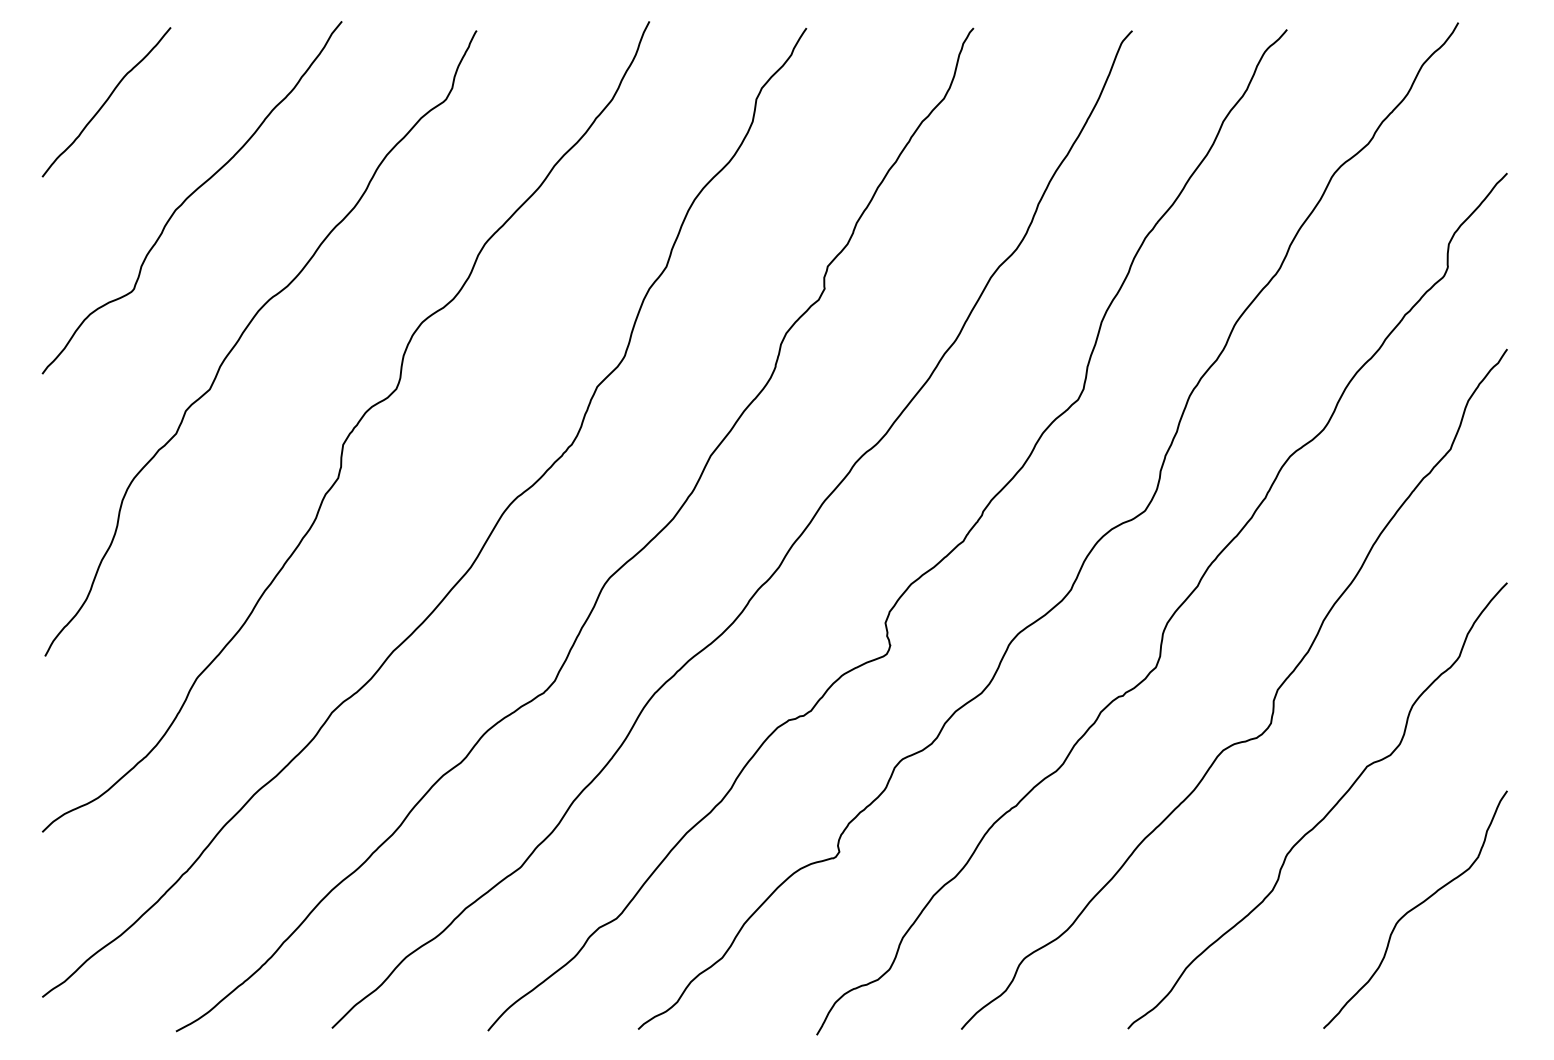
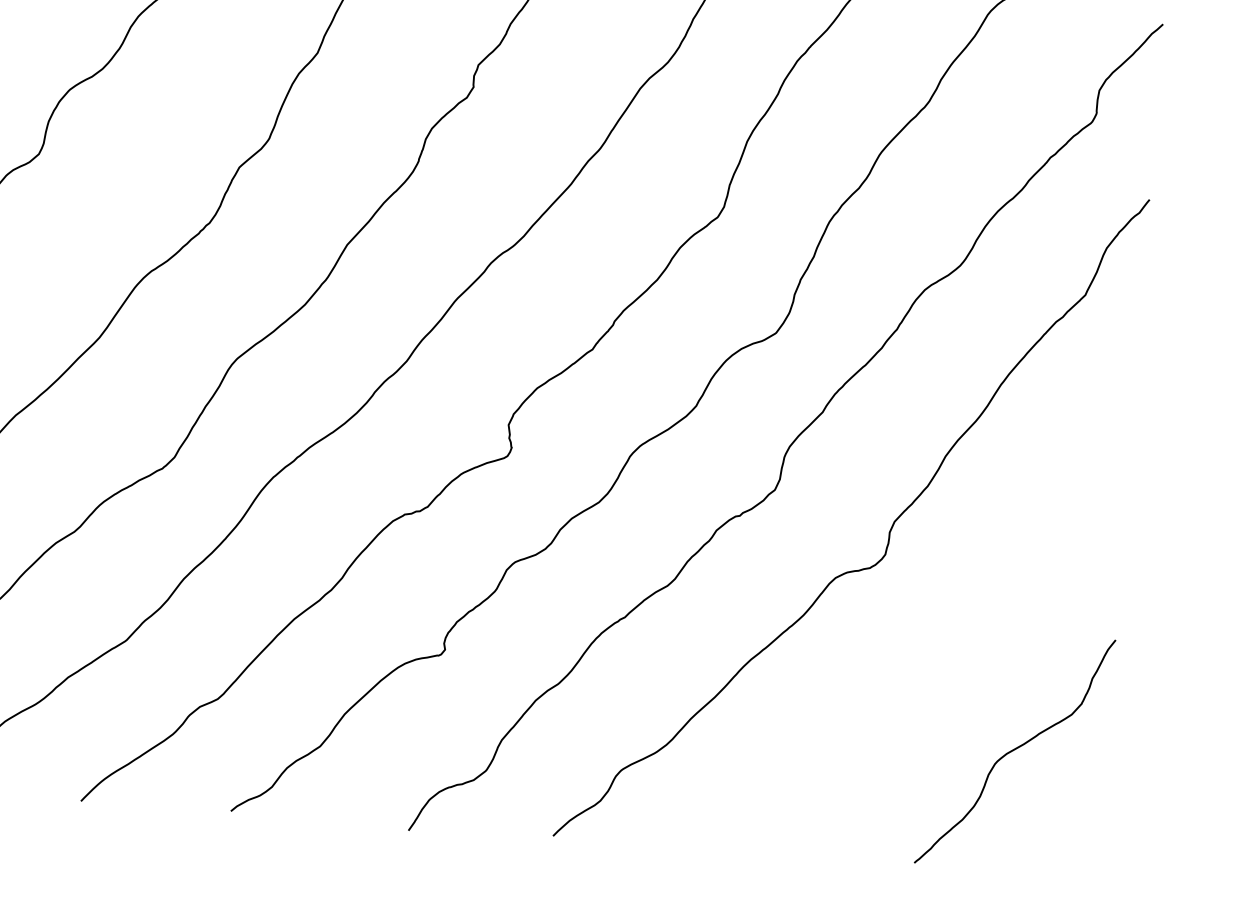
curve: (1326, 813) -> (933, 648), removed

